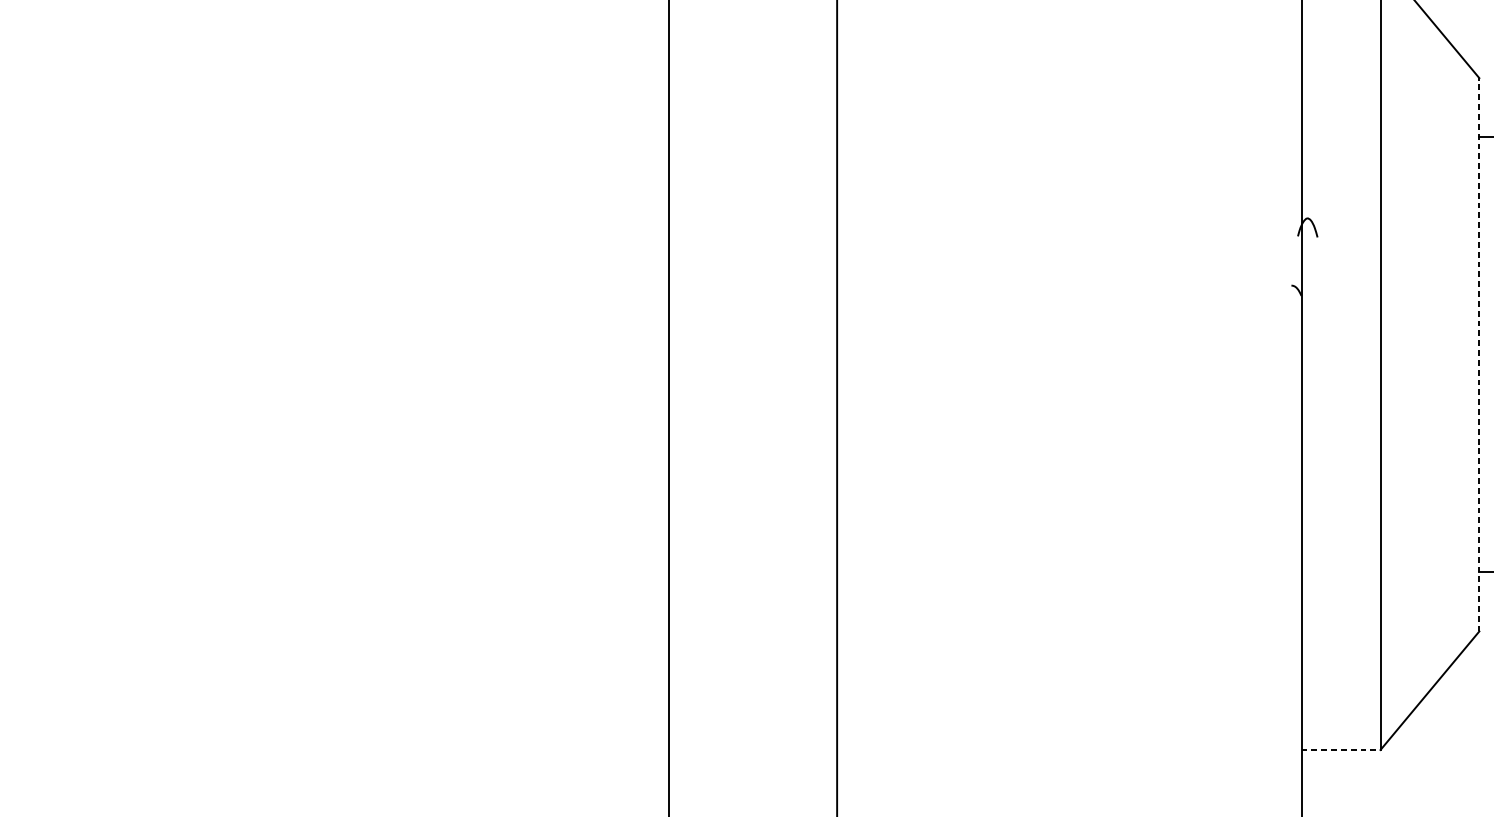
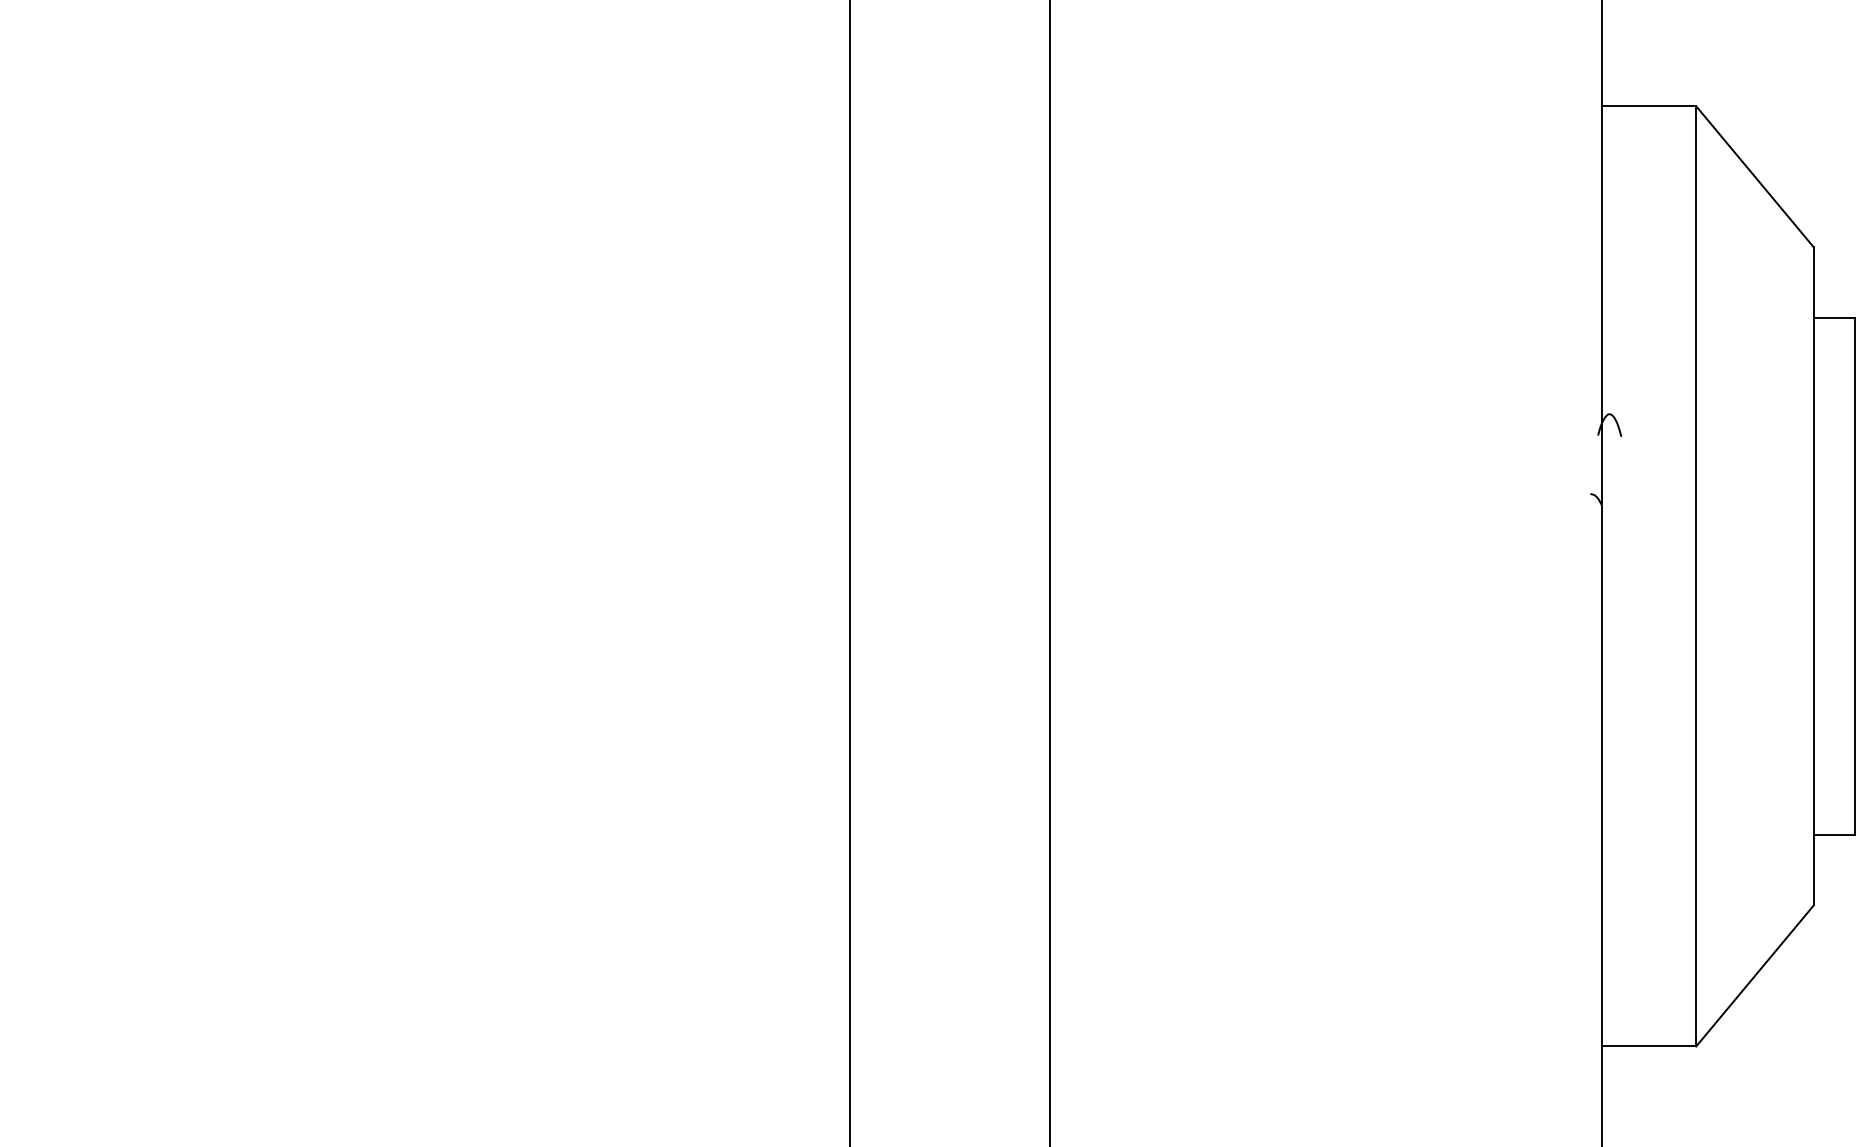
line: (1479, 354) -> (1813, 575), dashed -> solid
line: (1341, 750) -> (1649, 1046), dashed -> solid

